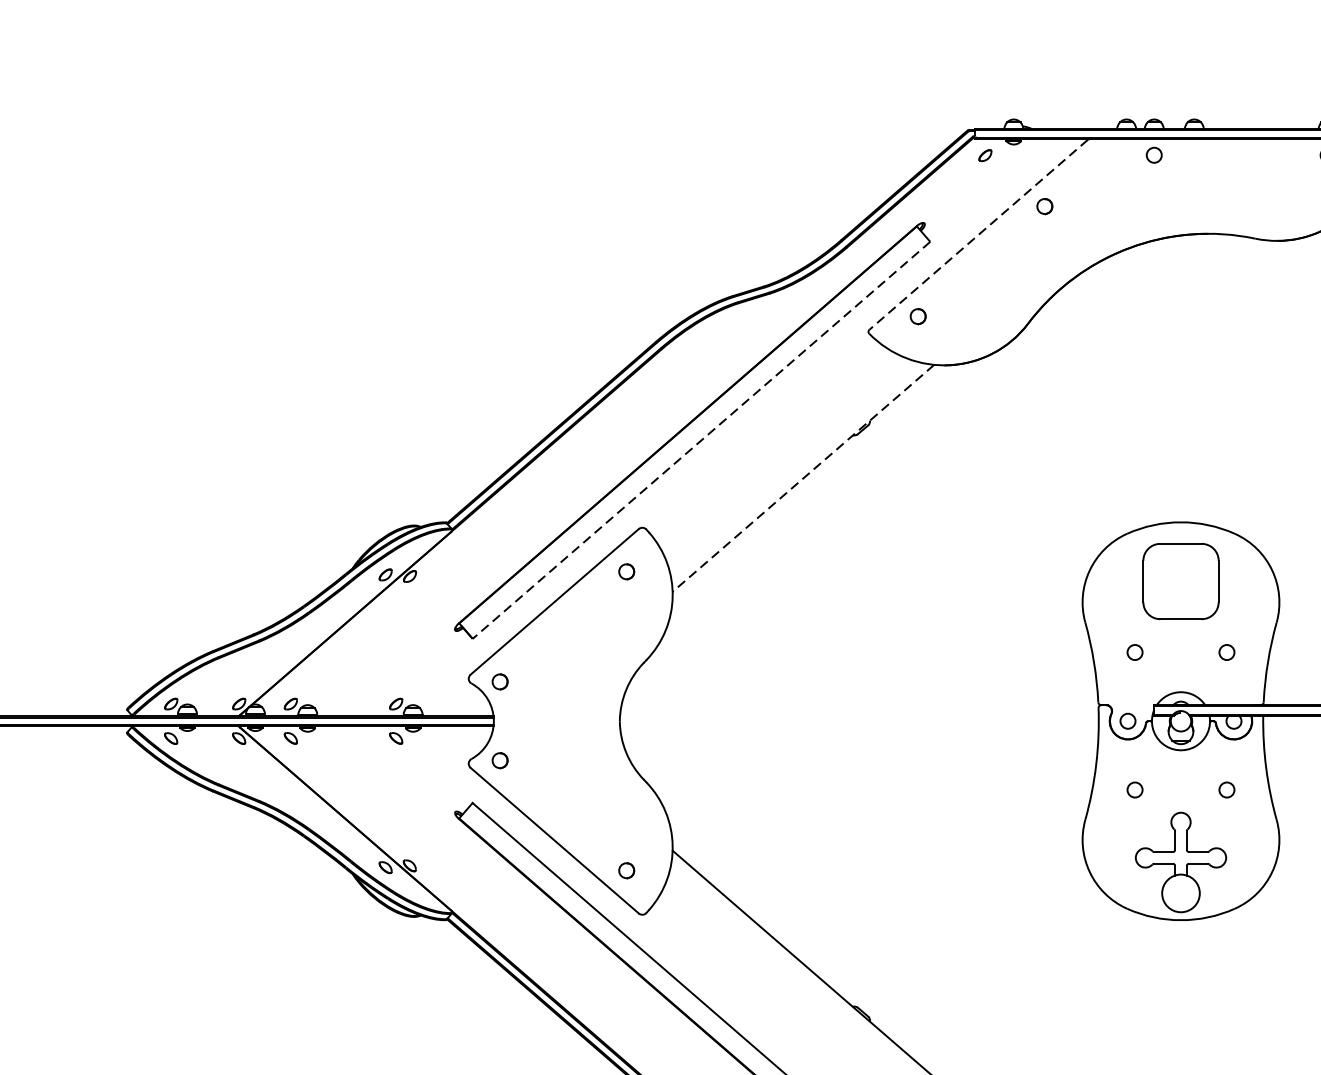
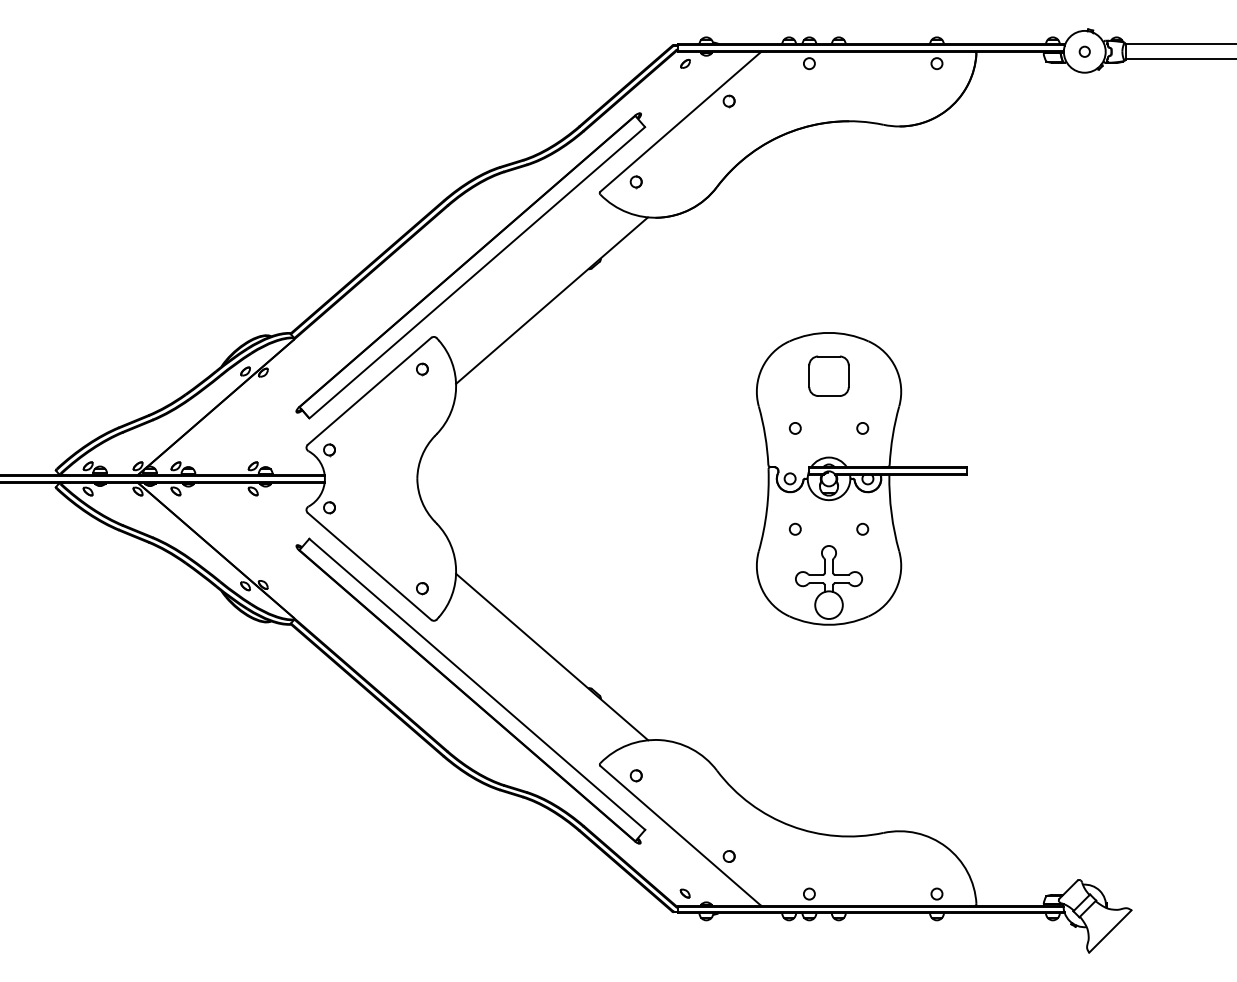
line: (978, 235) -> (680, 122), dashed -> solid
line: (700, 441) -> (476, 273), dashed -> solid
line: (802, 479) -> (551, 301), dashed -> solid
part: (1180, 580) -> (828, 375), size x0.71

